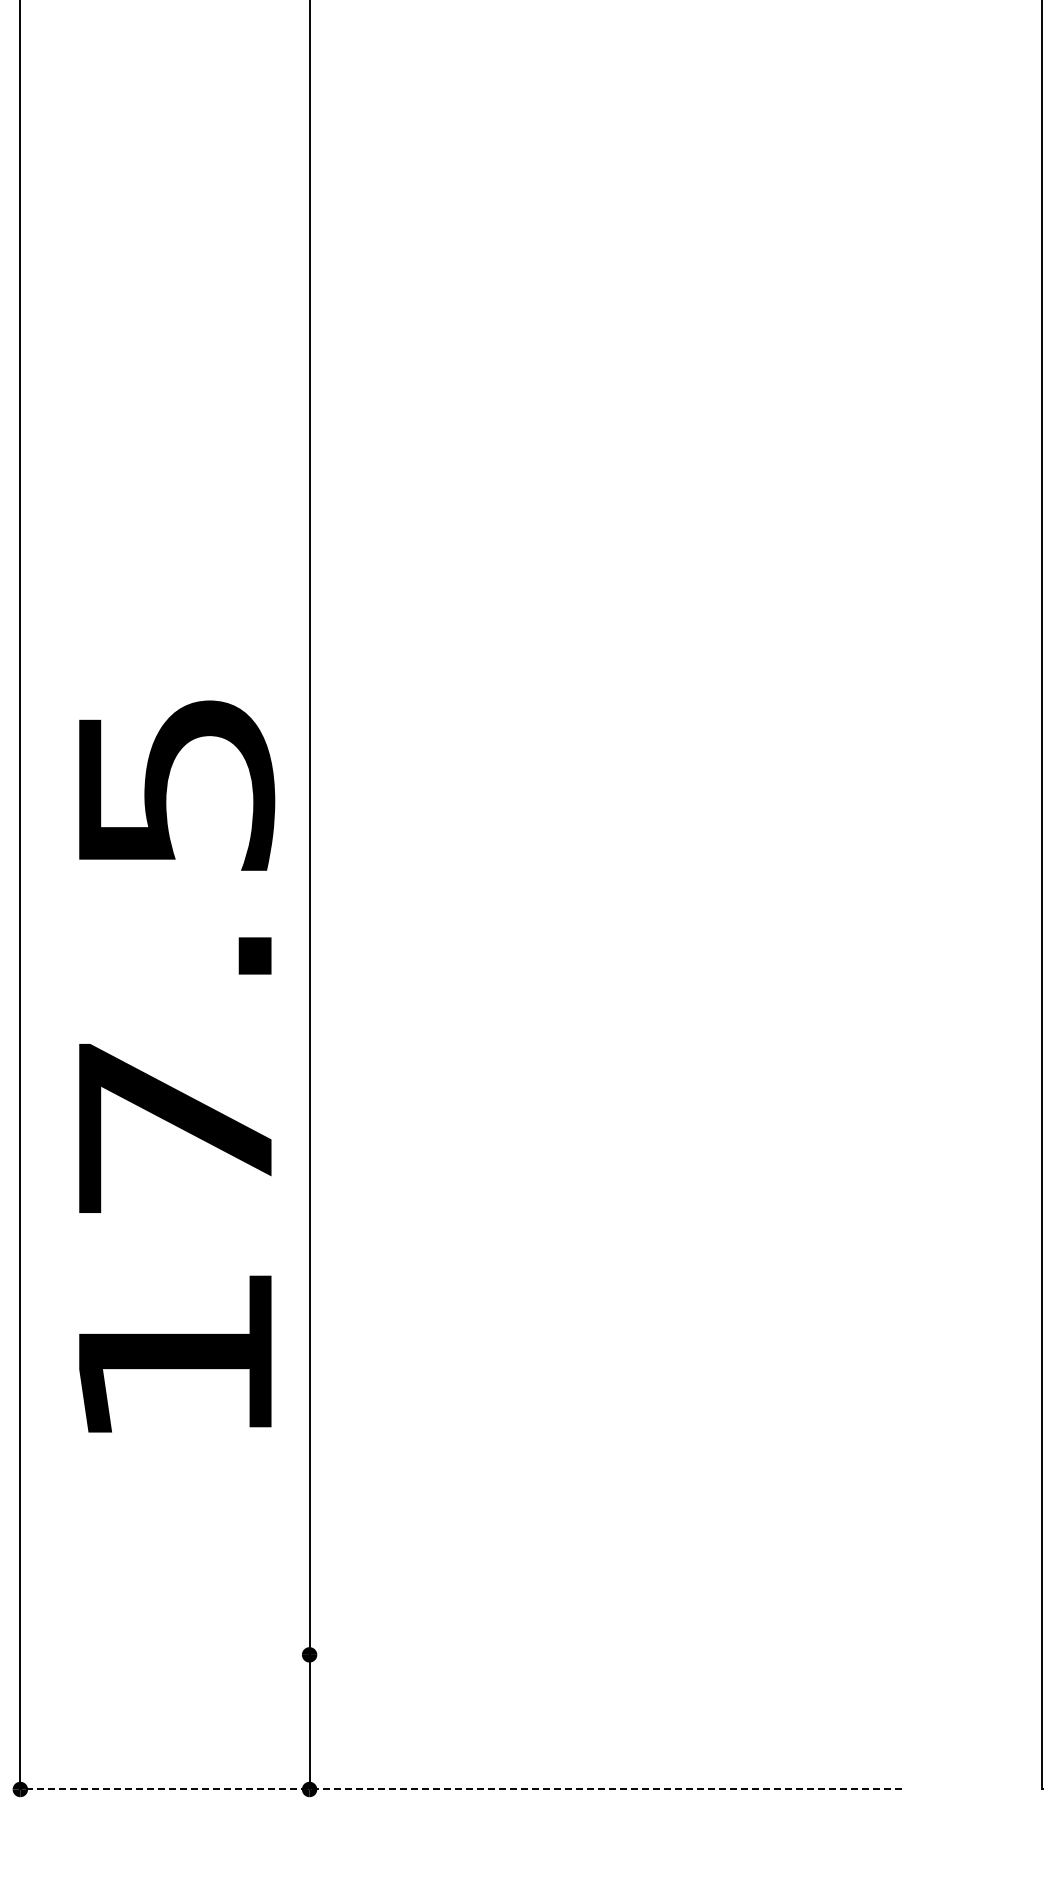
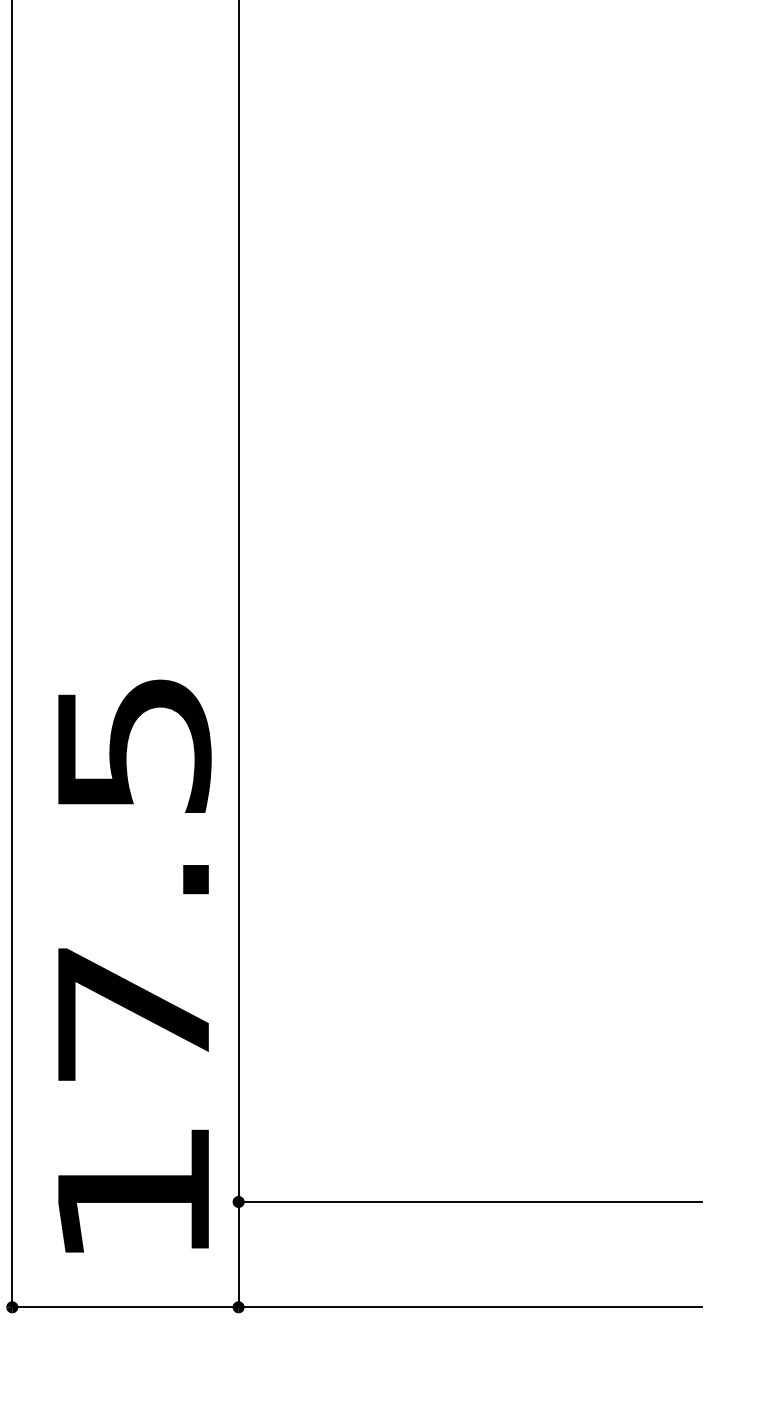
text: (177, 1066) -> (135, 966), moved
line: (605, 1654) -> (470, 1201), added
line: (461, 1789) -> (357, 1307), dashed -> solid

